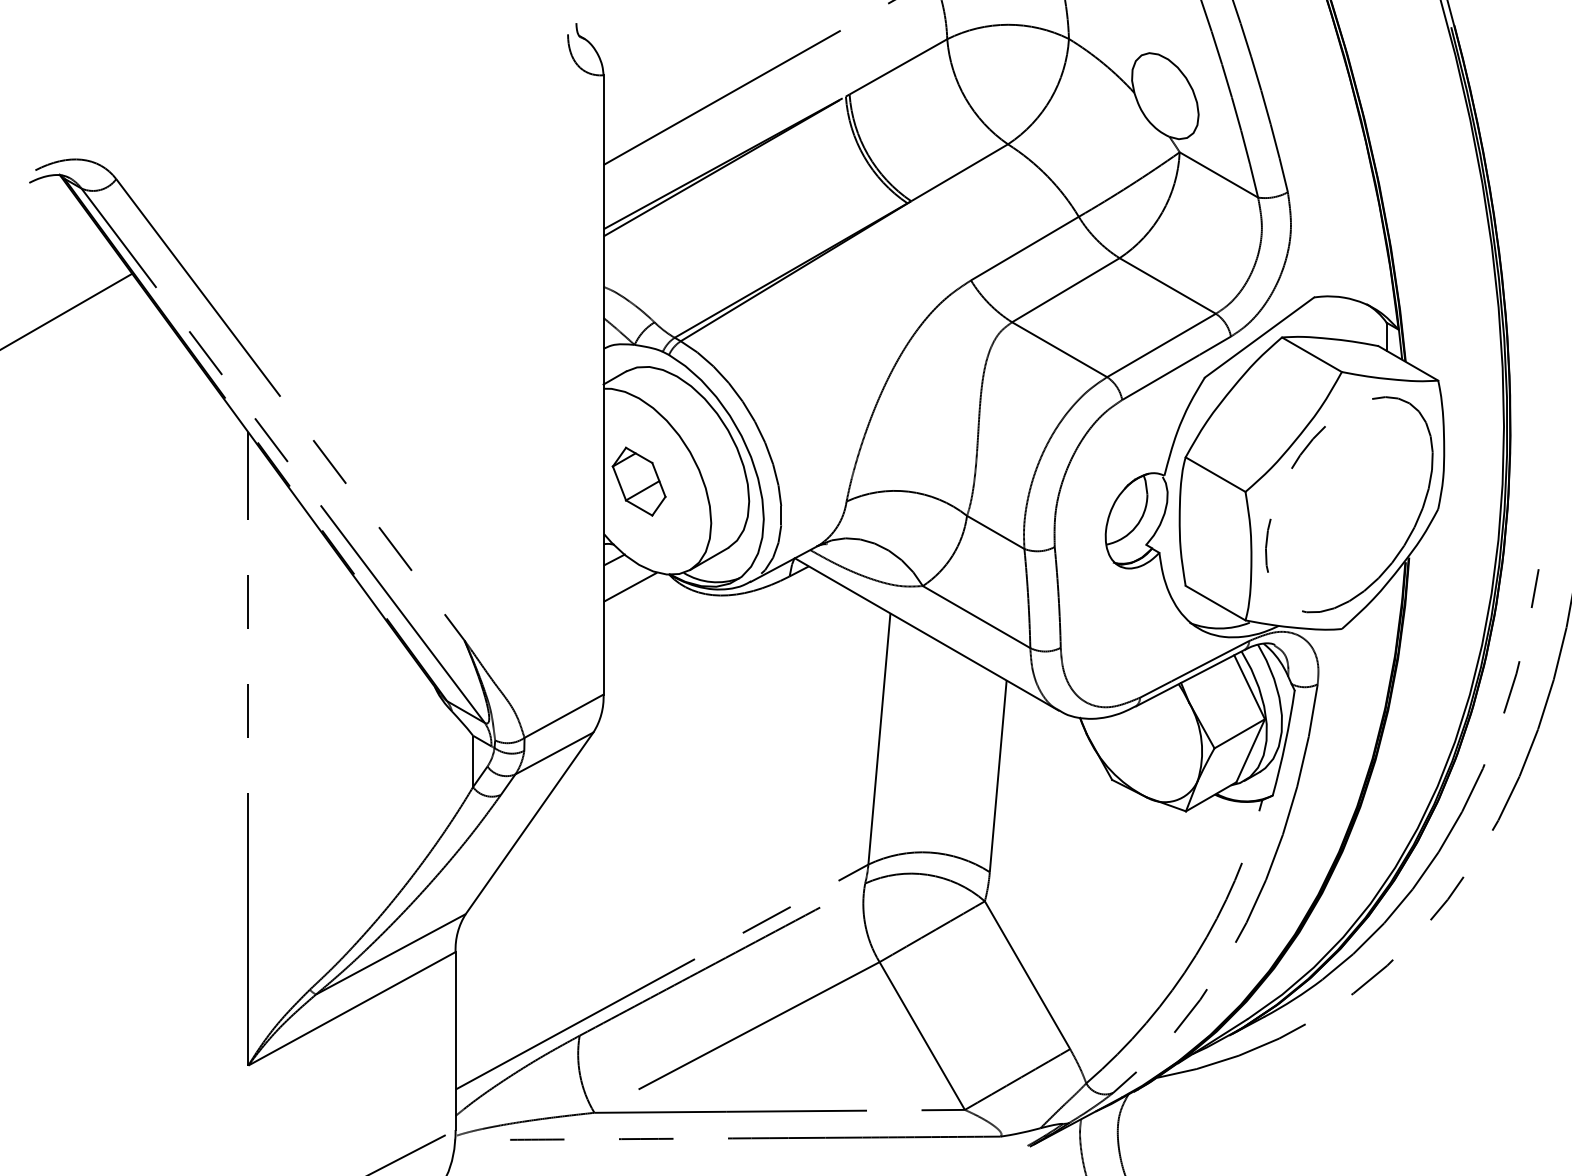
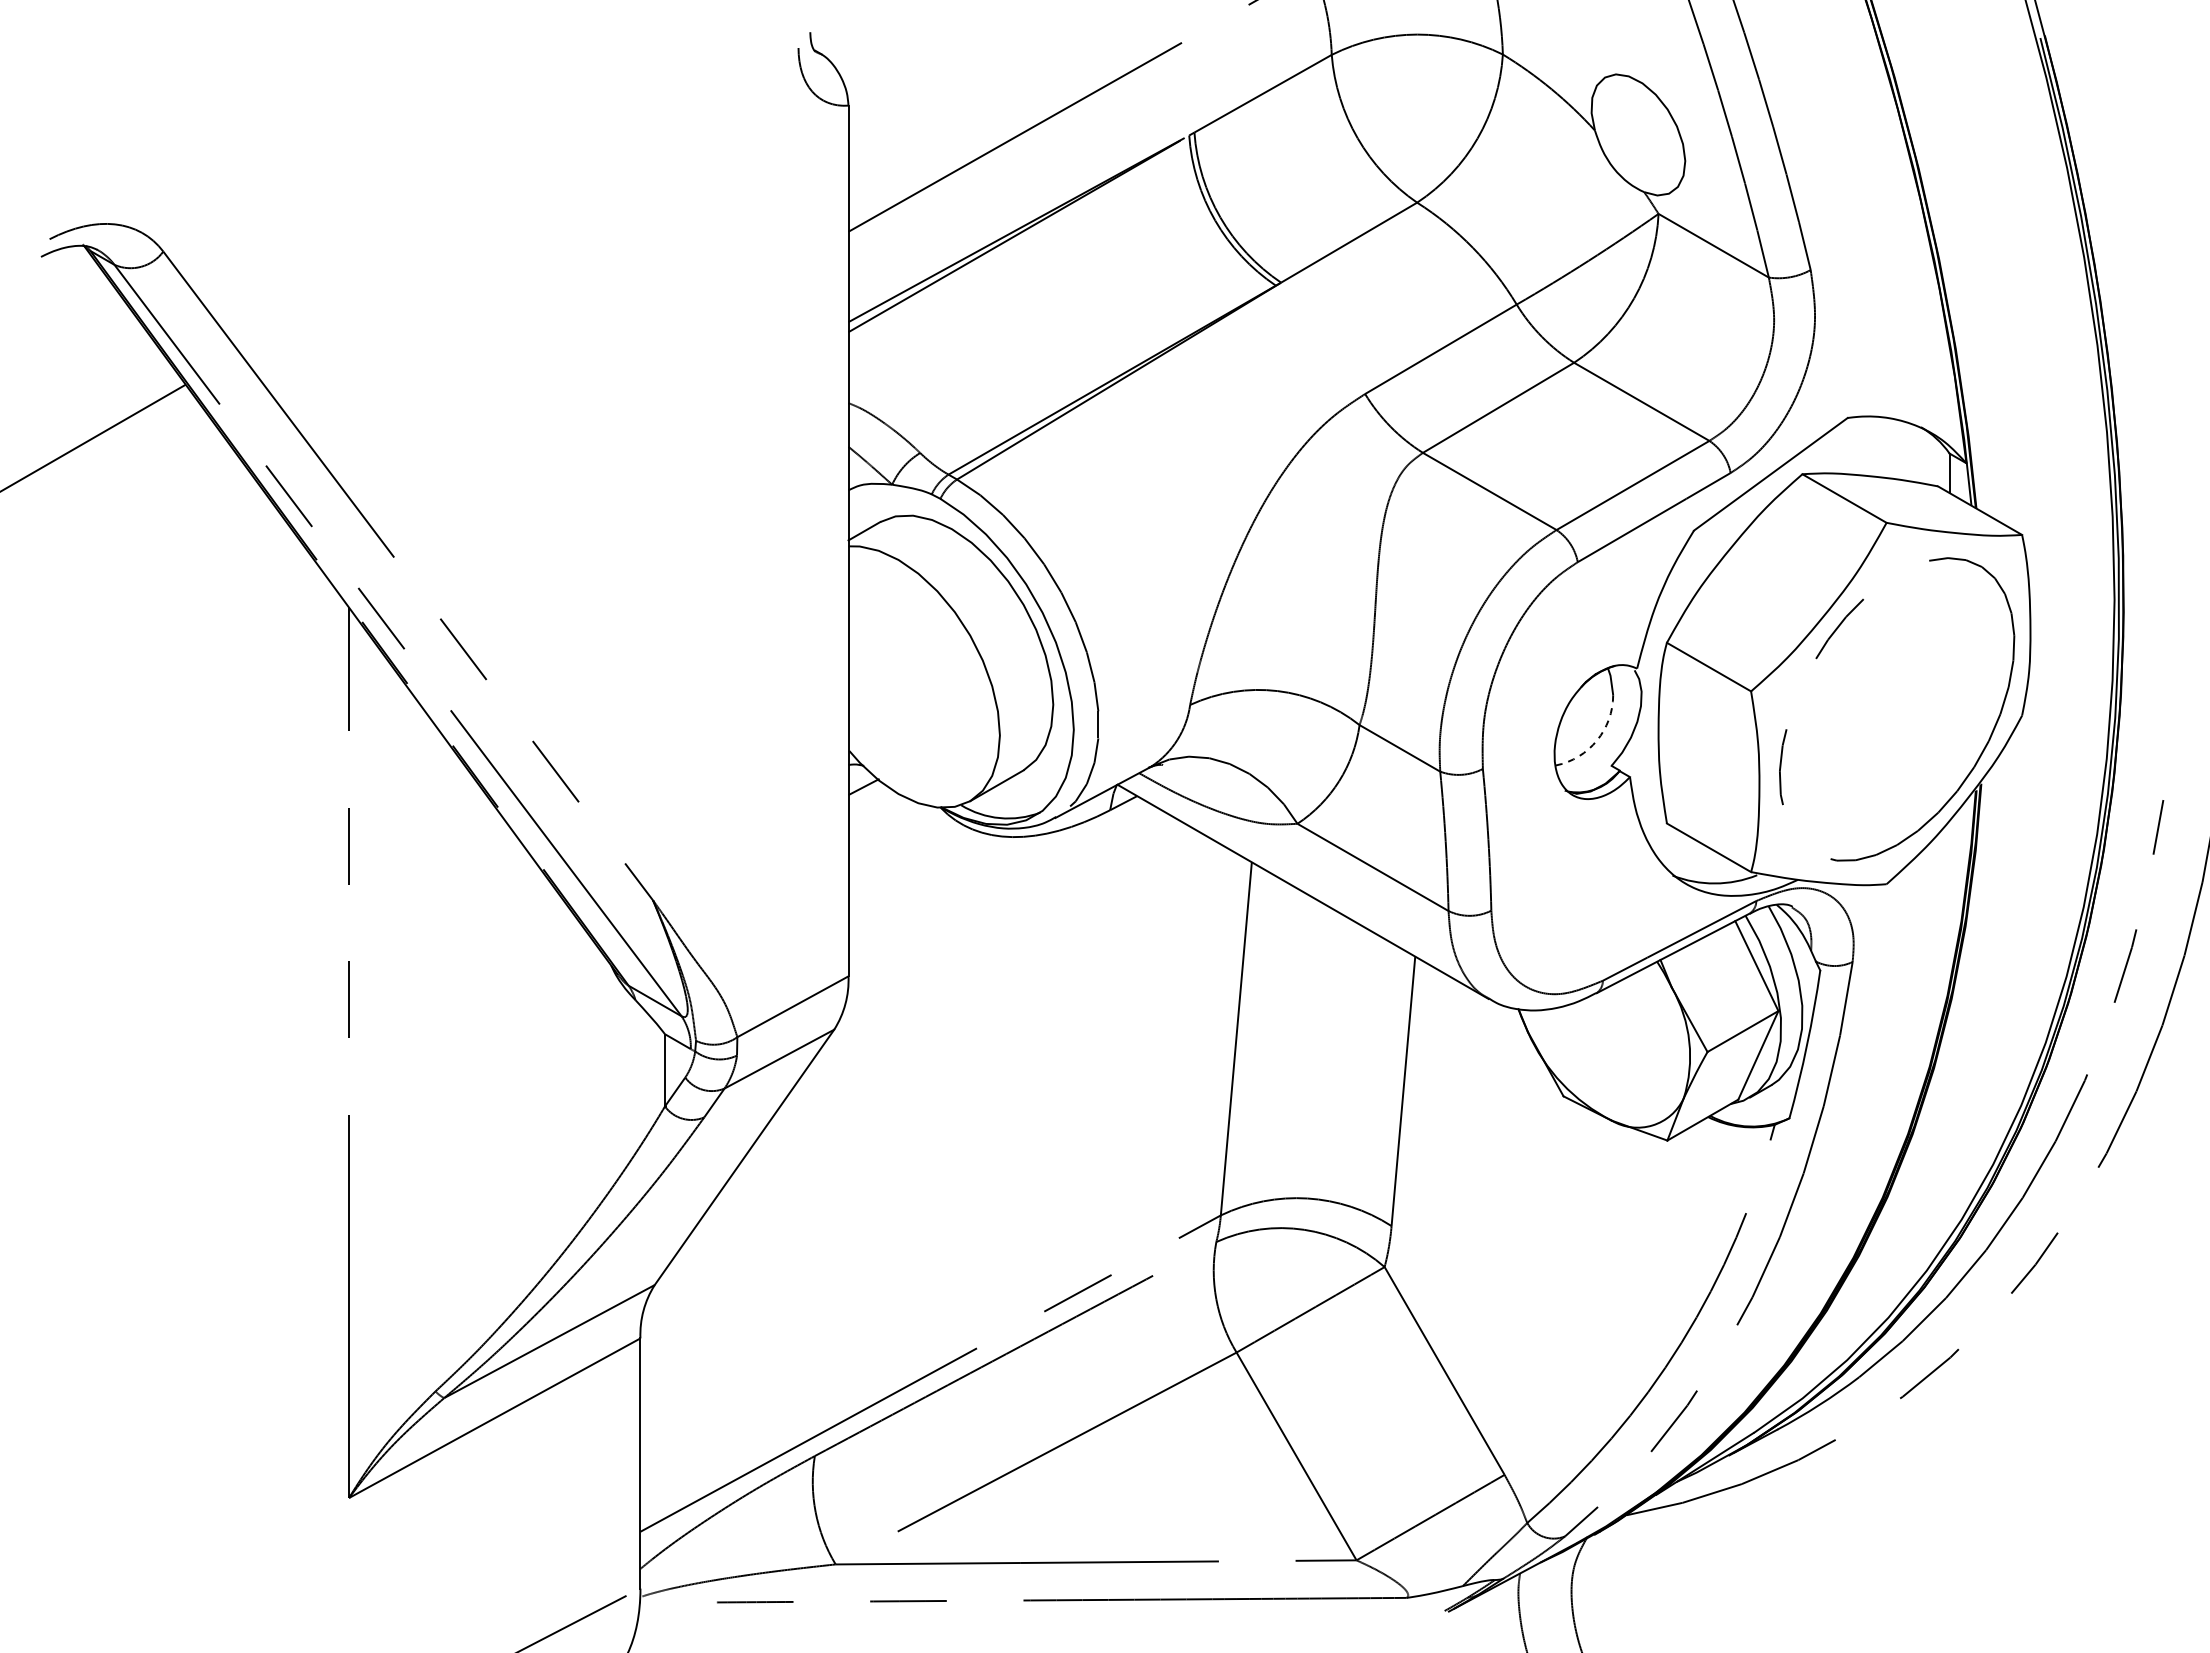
part: (639, 481) -> (898, 676), removed
arc: (1136, 526) -> (1597, 740), solid -> dashed
line: (629, 587) -> (885, 825), removed

